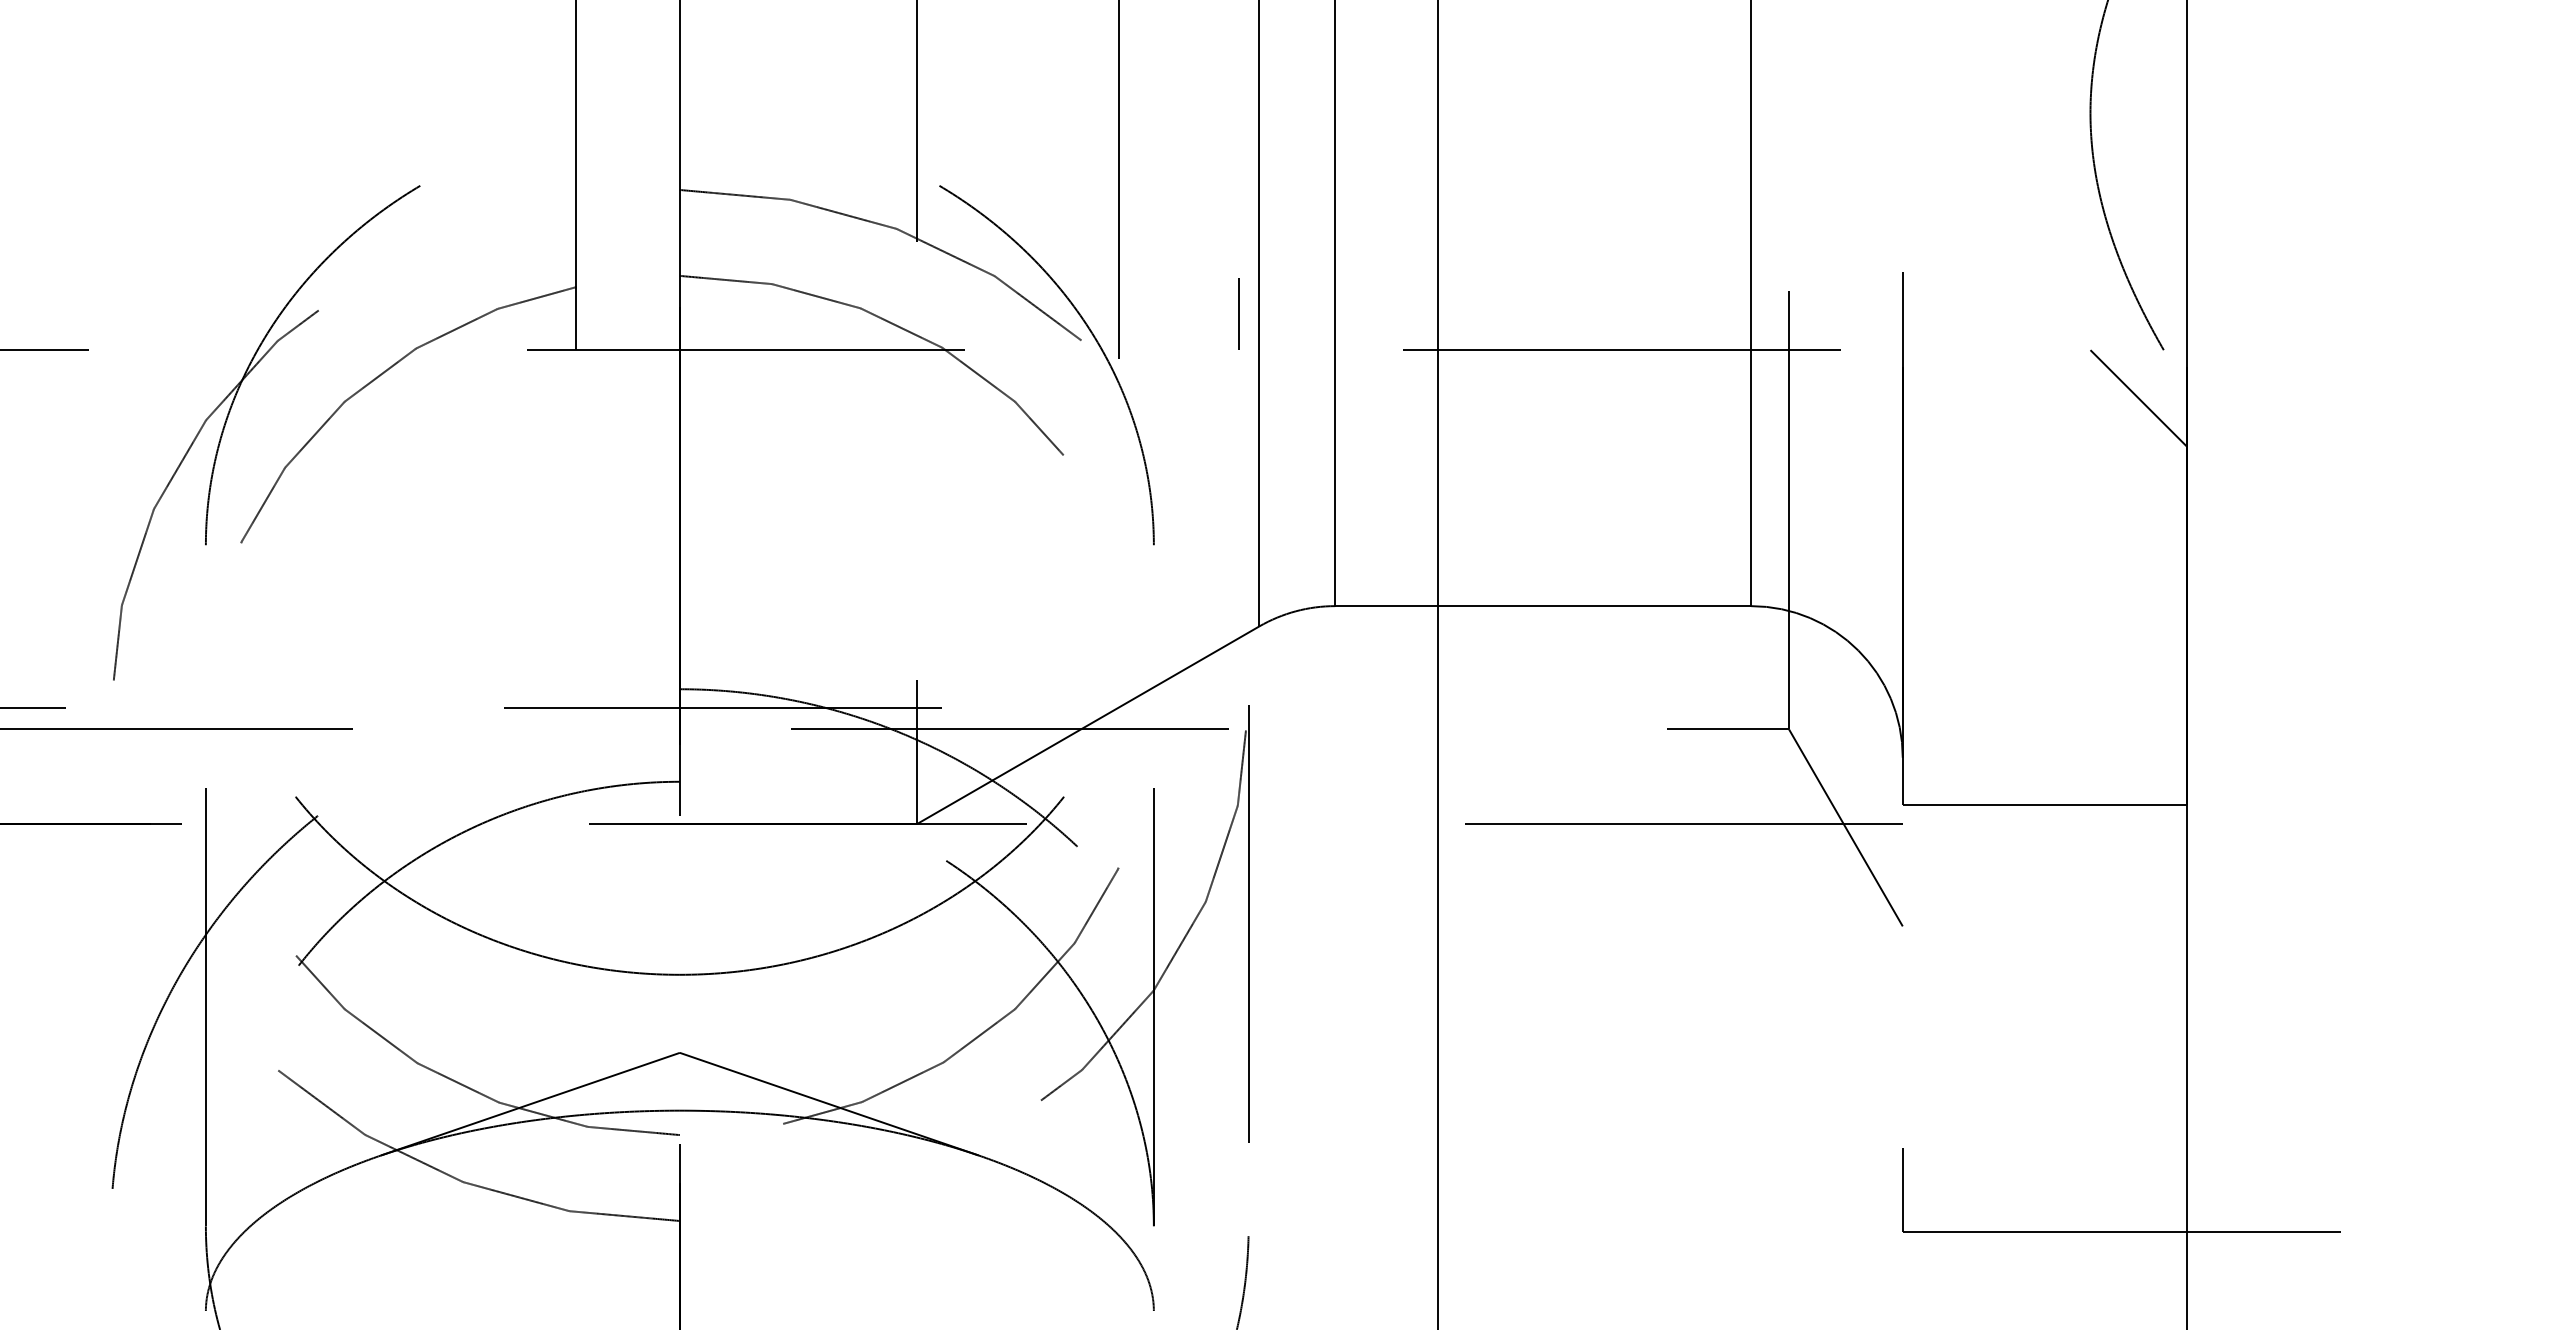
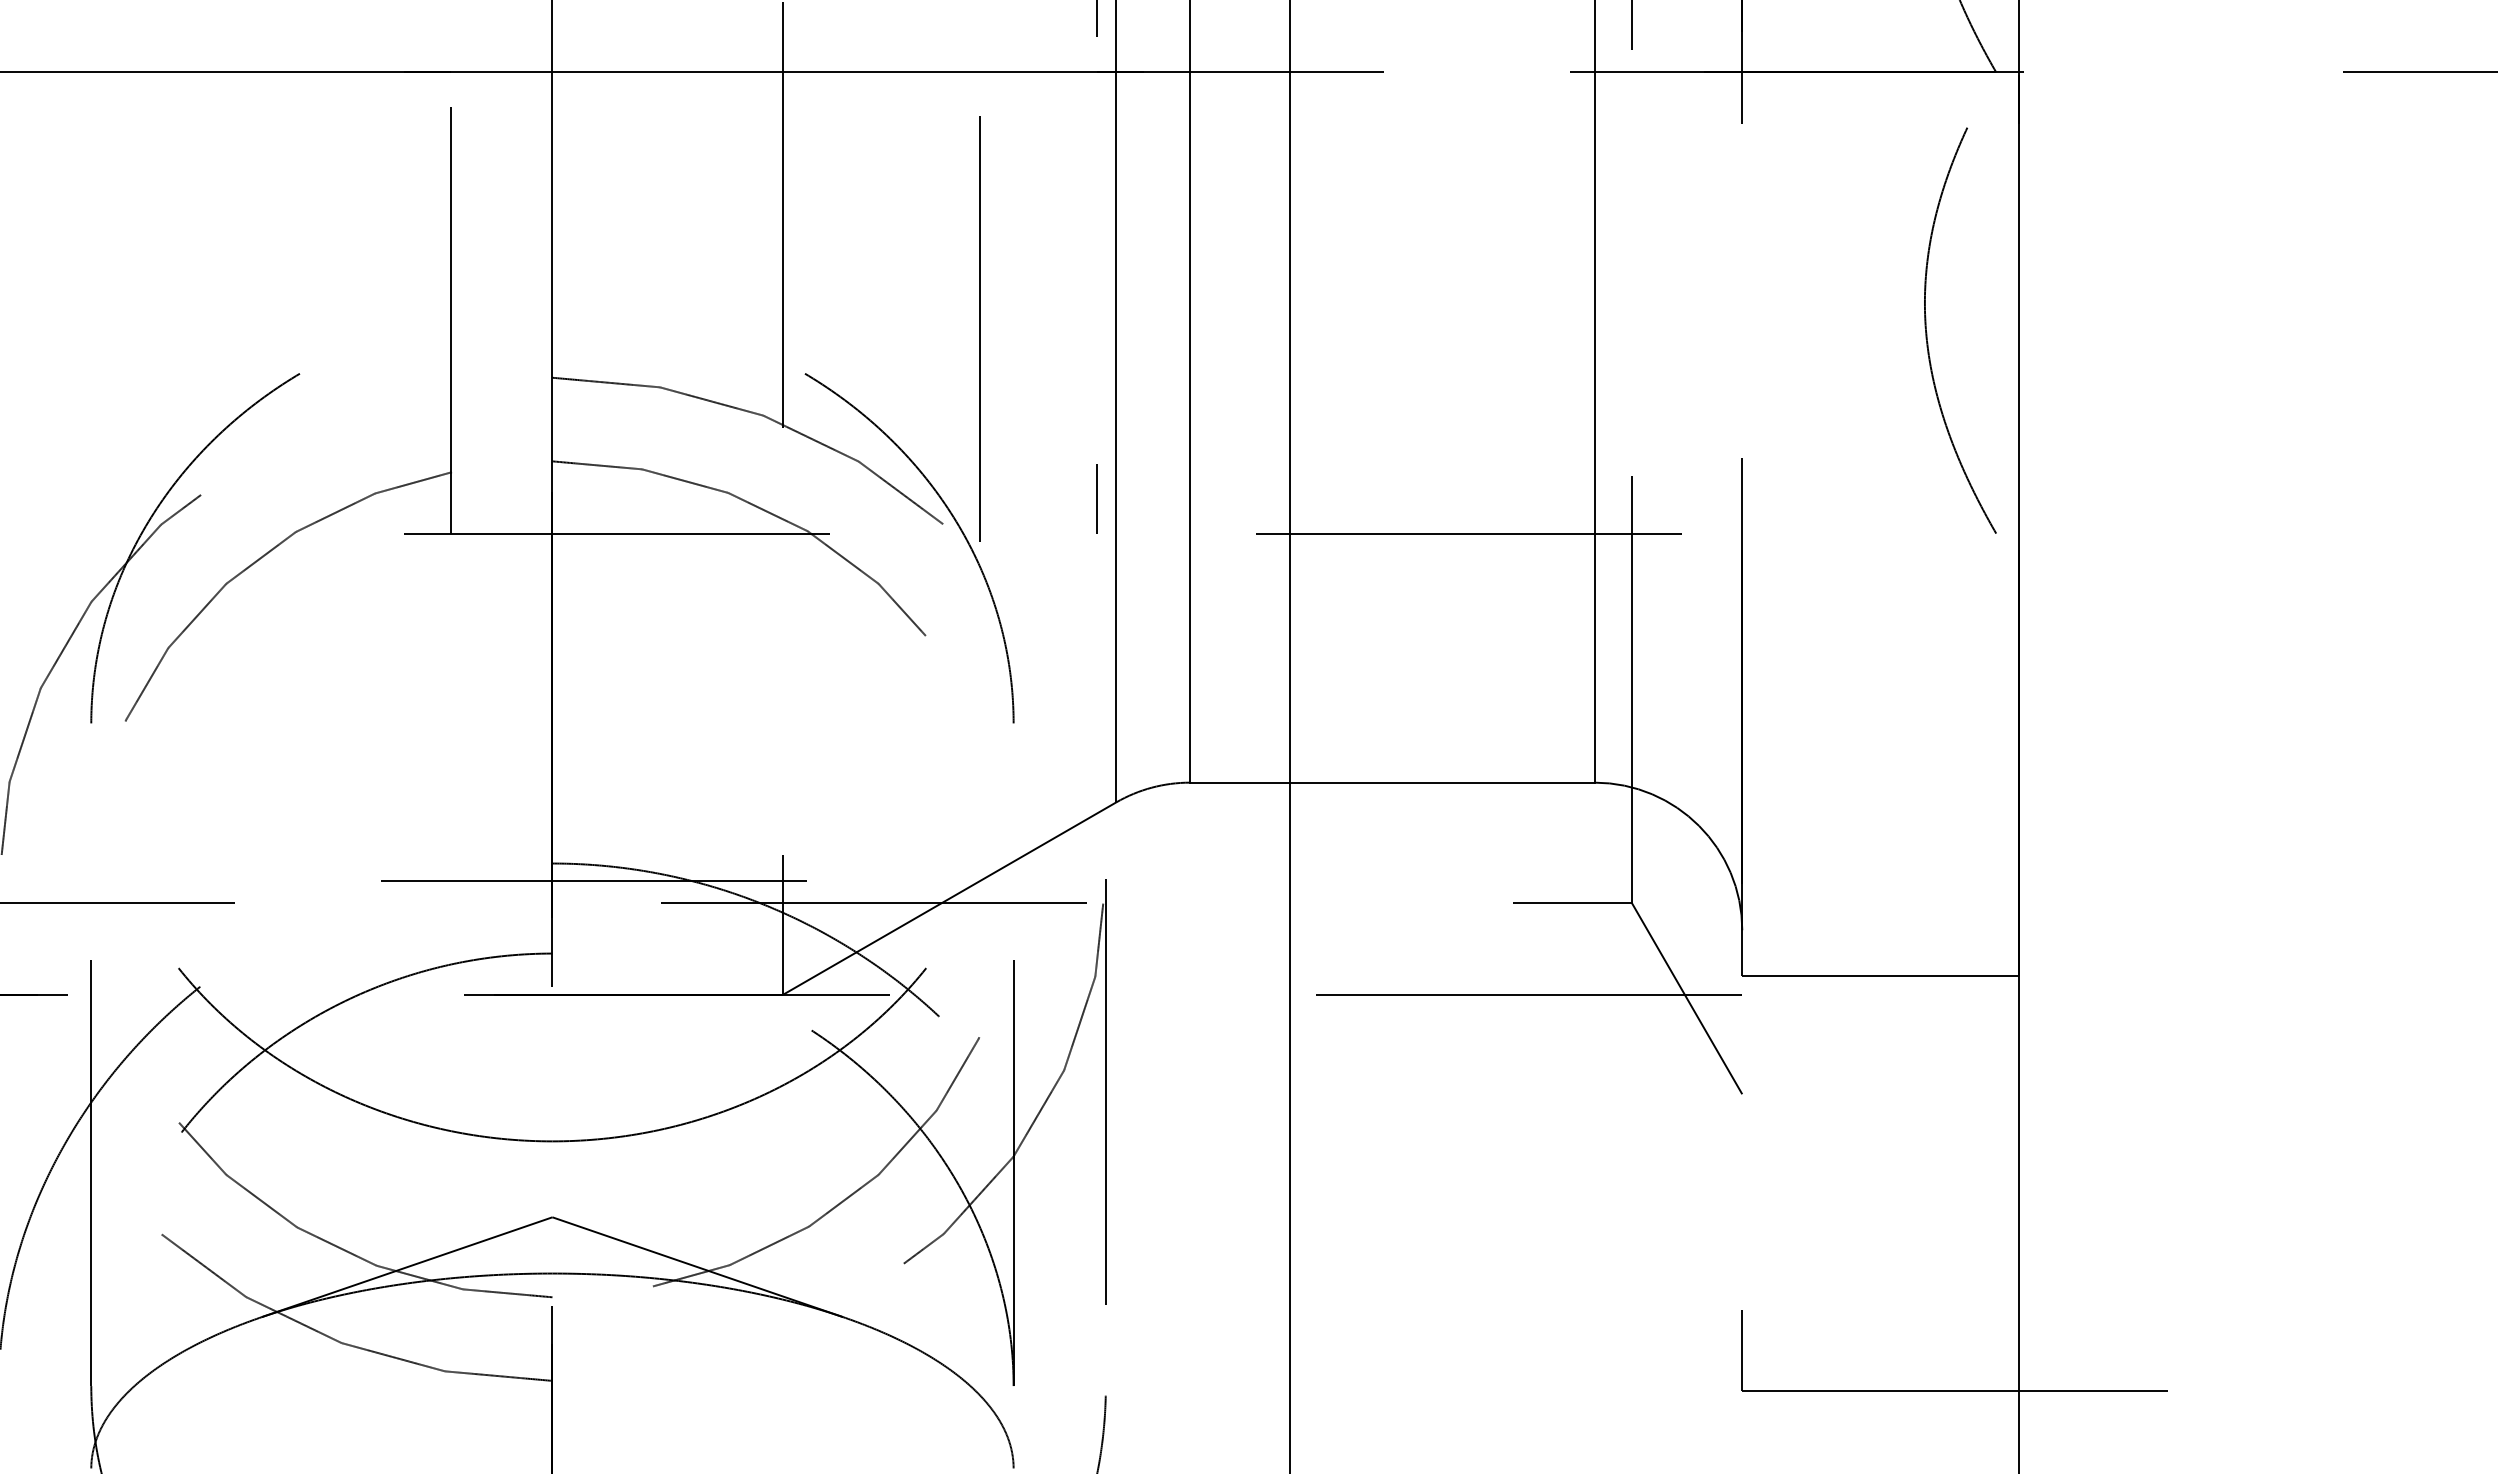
line: (2138, 398) -> (1971, 580), removed

